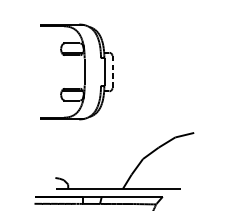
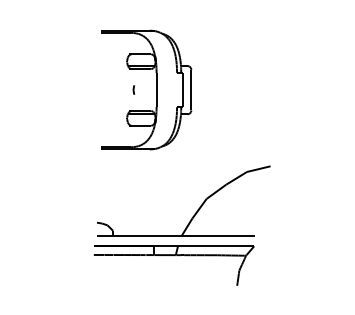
part: (66, 71) -> (133, 89), added
line: (112, 72) -> (191, 90), dashed -> solid
part: (135, 167) -> (197, 209), moved

